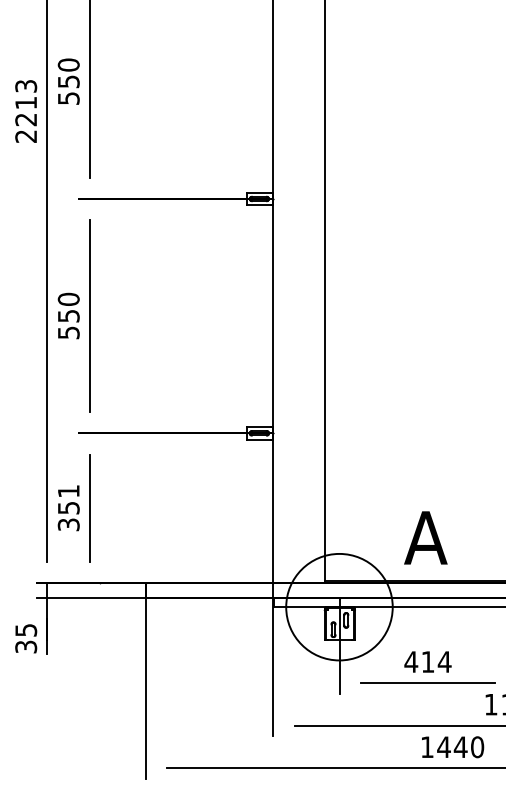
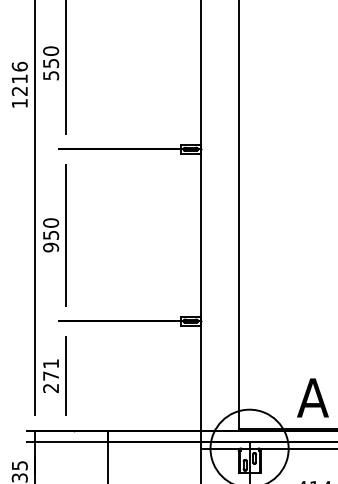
text: (26, 110) -> (20, 84), 2213 -> 1216
text: (68, 332) -> (50, 247), 550 -> 950
text: (68, 516) -> (50, 382), 351 -> 271

